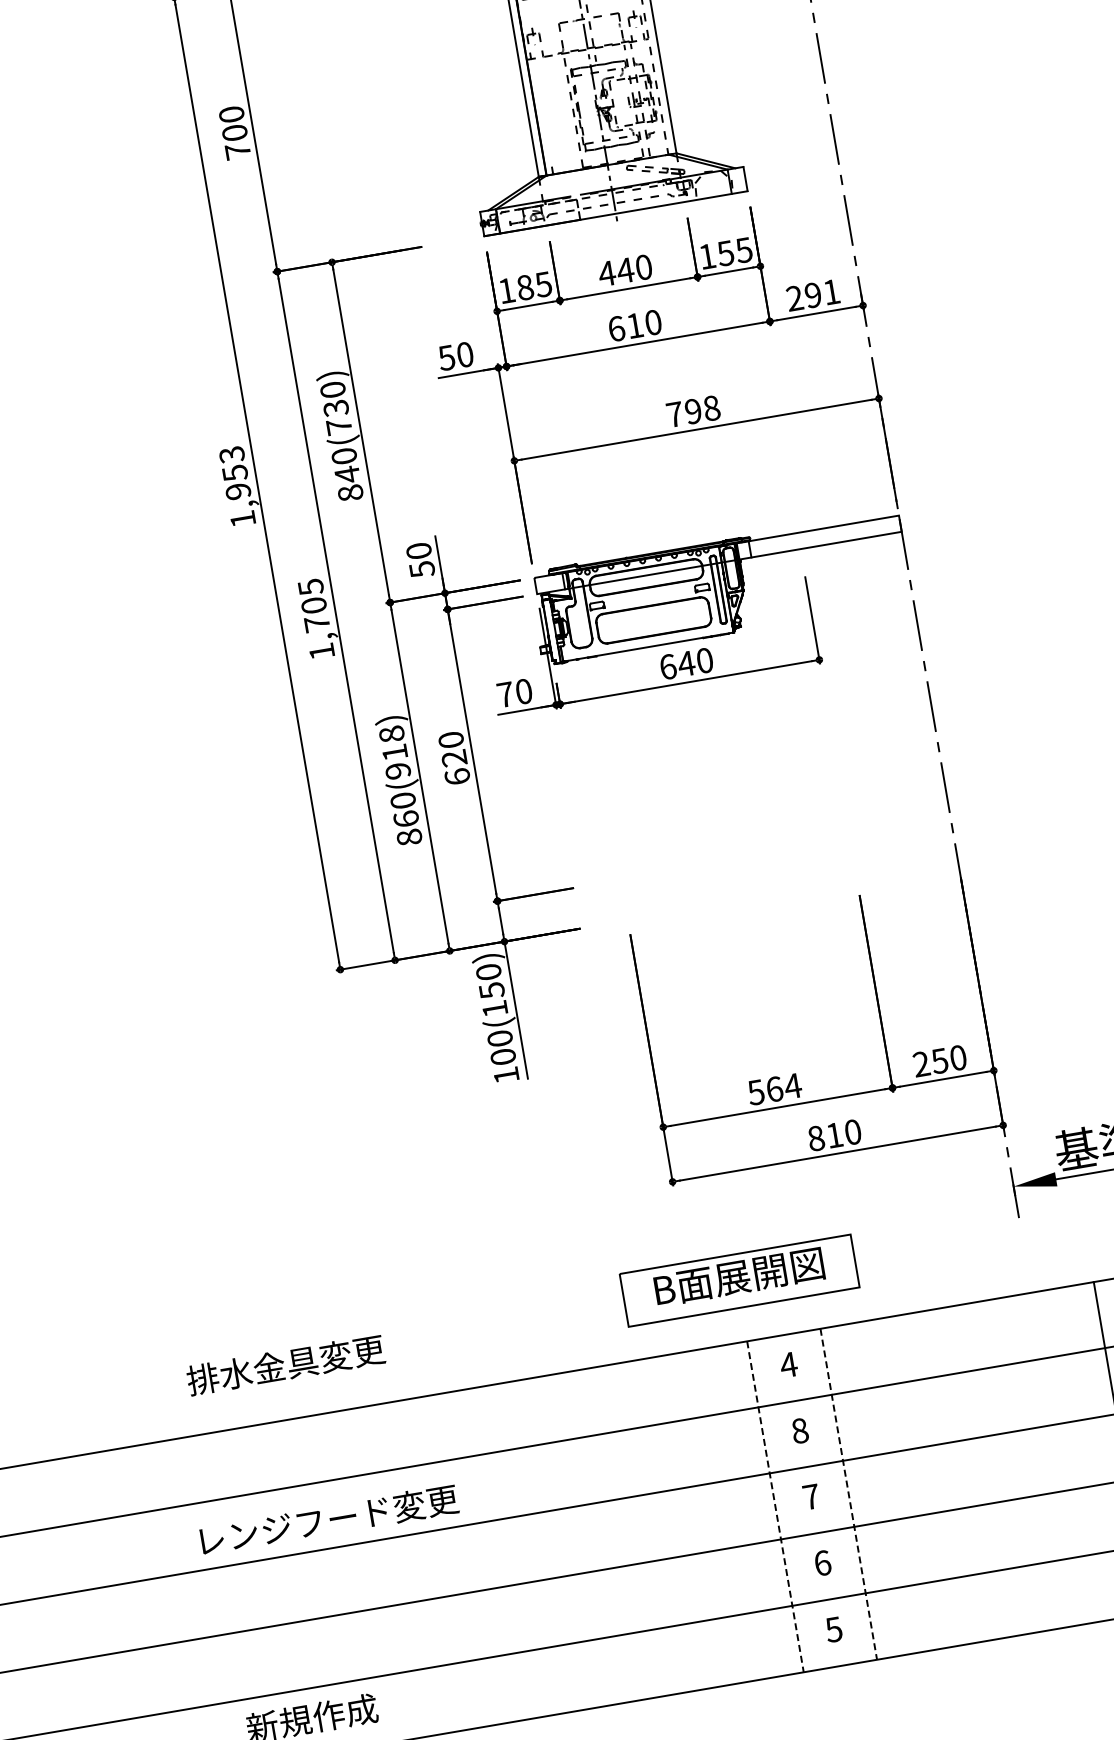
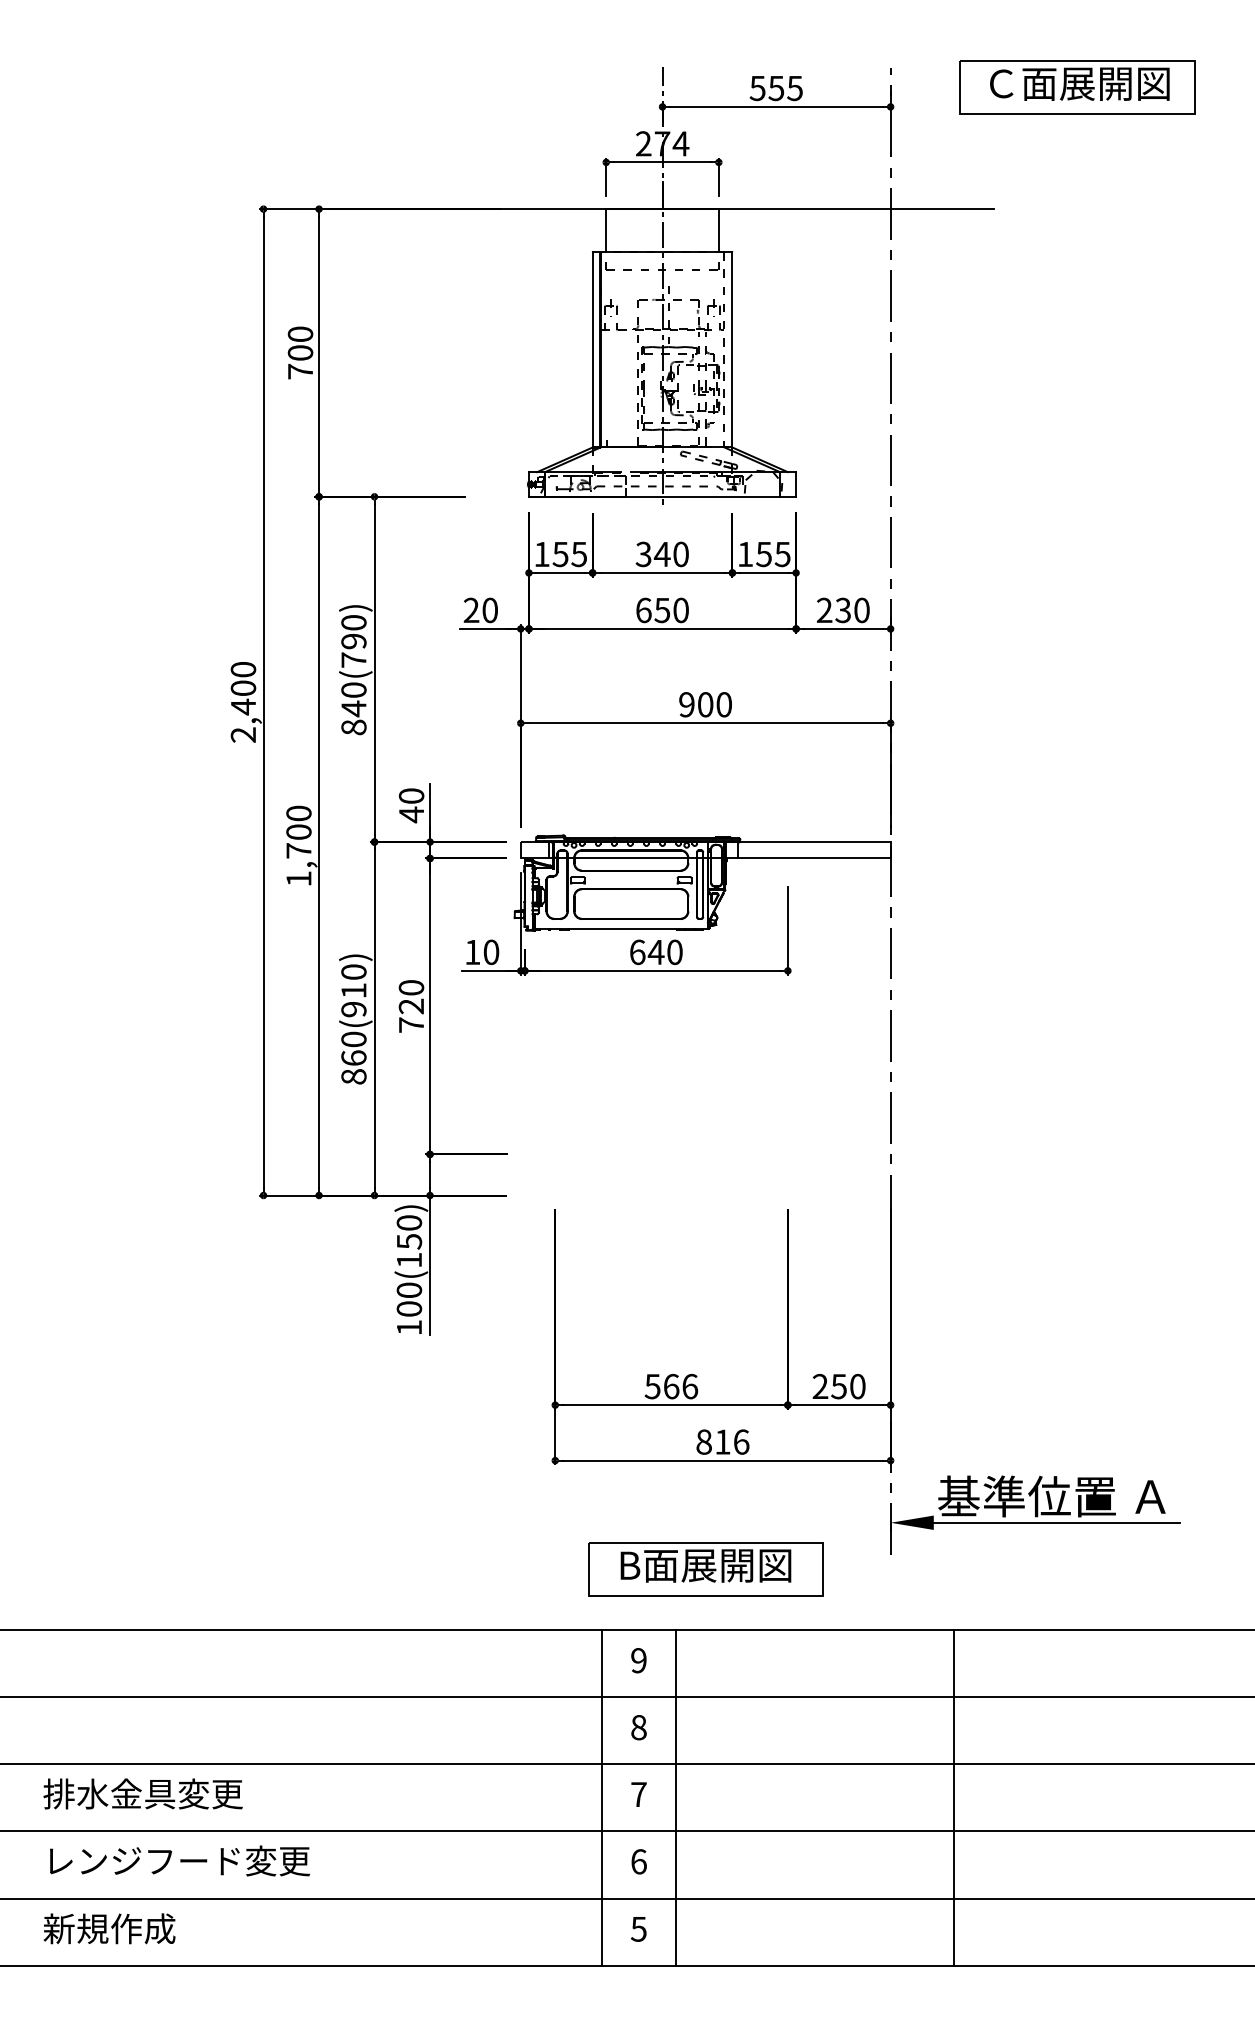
text: (606, 273) -> (643, 554), 440 -> 340
text: (525, 287) -> (560, 554), 185 -> 155
text: (822, 293) -> (852, 610), 291 -> 230
text: (635, 325) -> (662, 610), 610 -> 650
text: (446, 357) -> (471, 610), 50 -> 20
text: (335, 408) -> (353, 641), 840(730) -> 840(790)
text: (693, 411) -> (705, 704), 798 -> 900
text: (237, 487) -> (243, 702), 1,953 -> 2,400
text: (422, 569) -> (411, 814), 50 -> 40
text: (310, 587) -> (298, 813), 1,705 -> 1,700
text: (505, 694) -> (472, 952), 70 -> 10
text: (391, 733) -> (353, 971), 860(918) -> 860(910)
text: (457, 776) -> (411, 1024), 620 -> 720
text: (792, 1086) -> (689, 1386), 564 -> 566
text: (852, 1131) -> (741, 1441), 810 -> 816
part: (739, 1280) -> (705, 1569), moved
text: (285, 1364) -> (142, 1793), moved
text: (788, 1364) -> (638, 1660), 4 -> 9
line: (849, 1494) -> (676, 1798), dashed -> solid
line: (775, 1507) -> (601, 1798), dashed -> solid
text: (329, 1519) -> (180, 1860), moved

